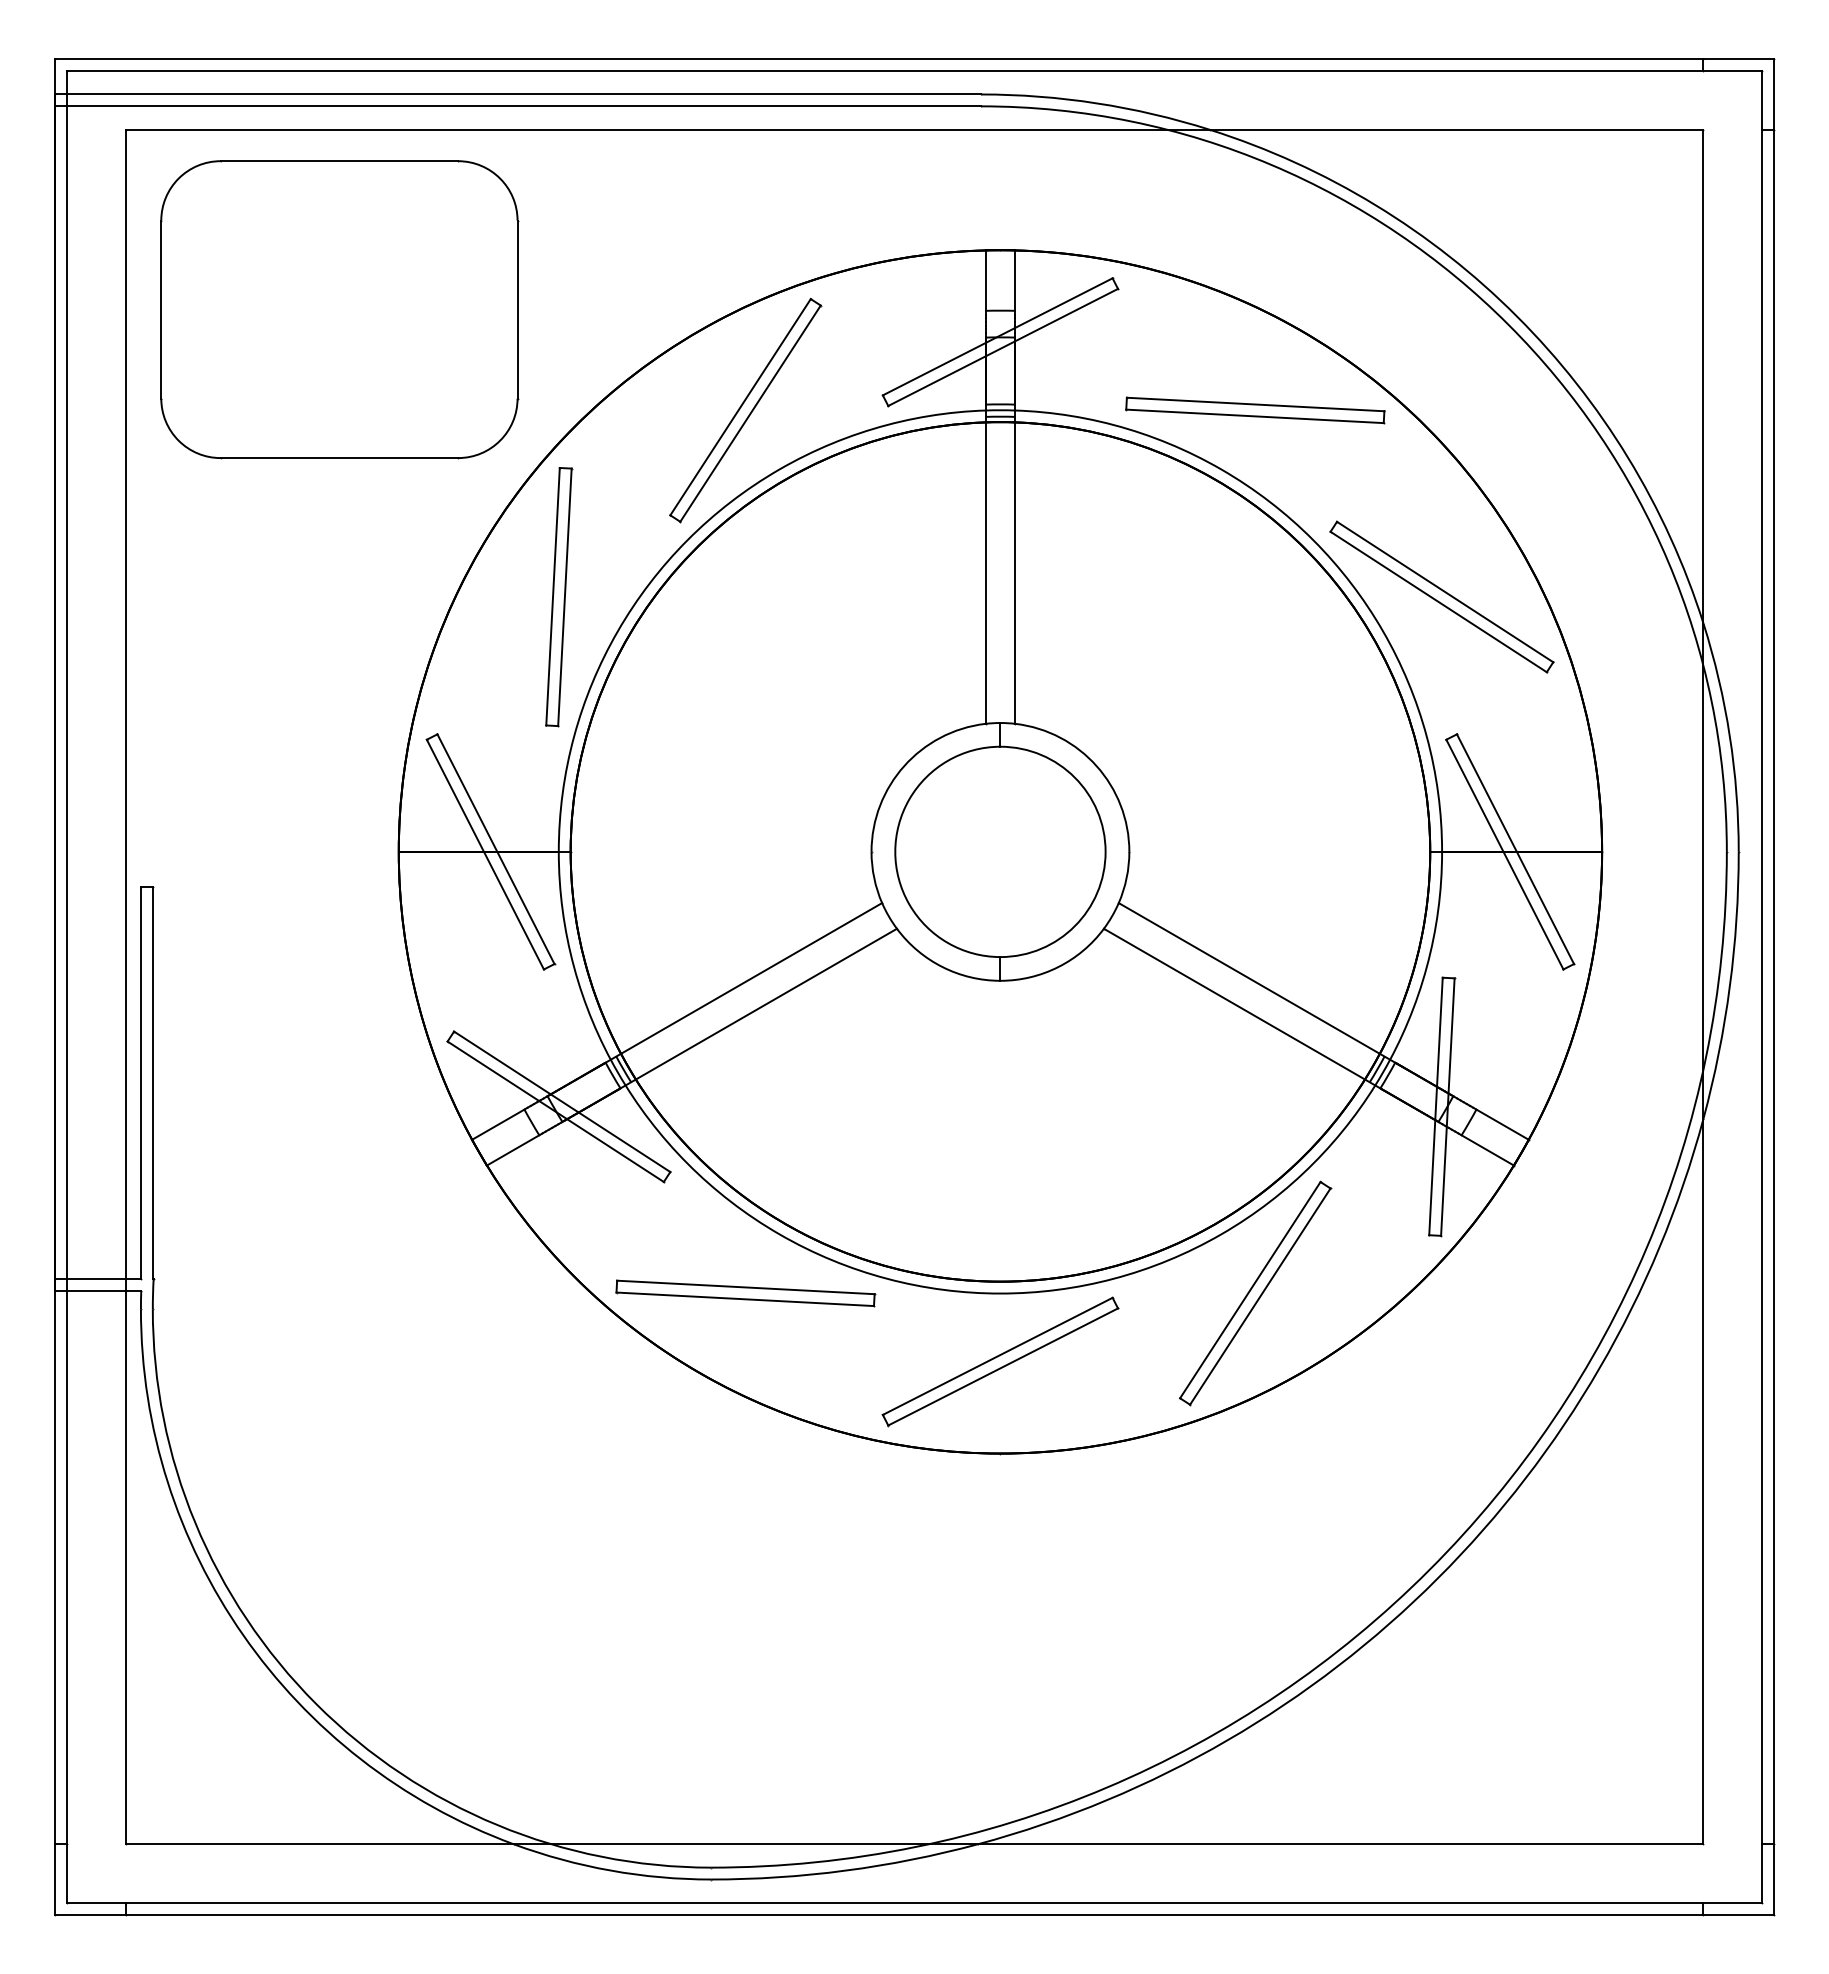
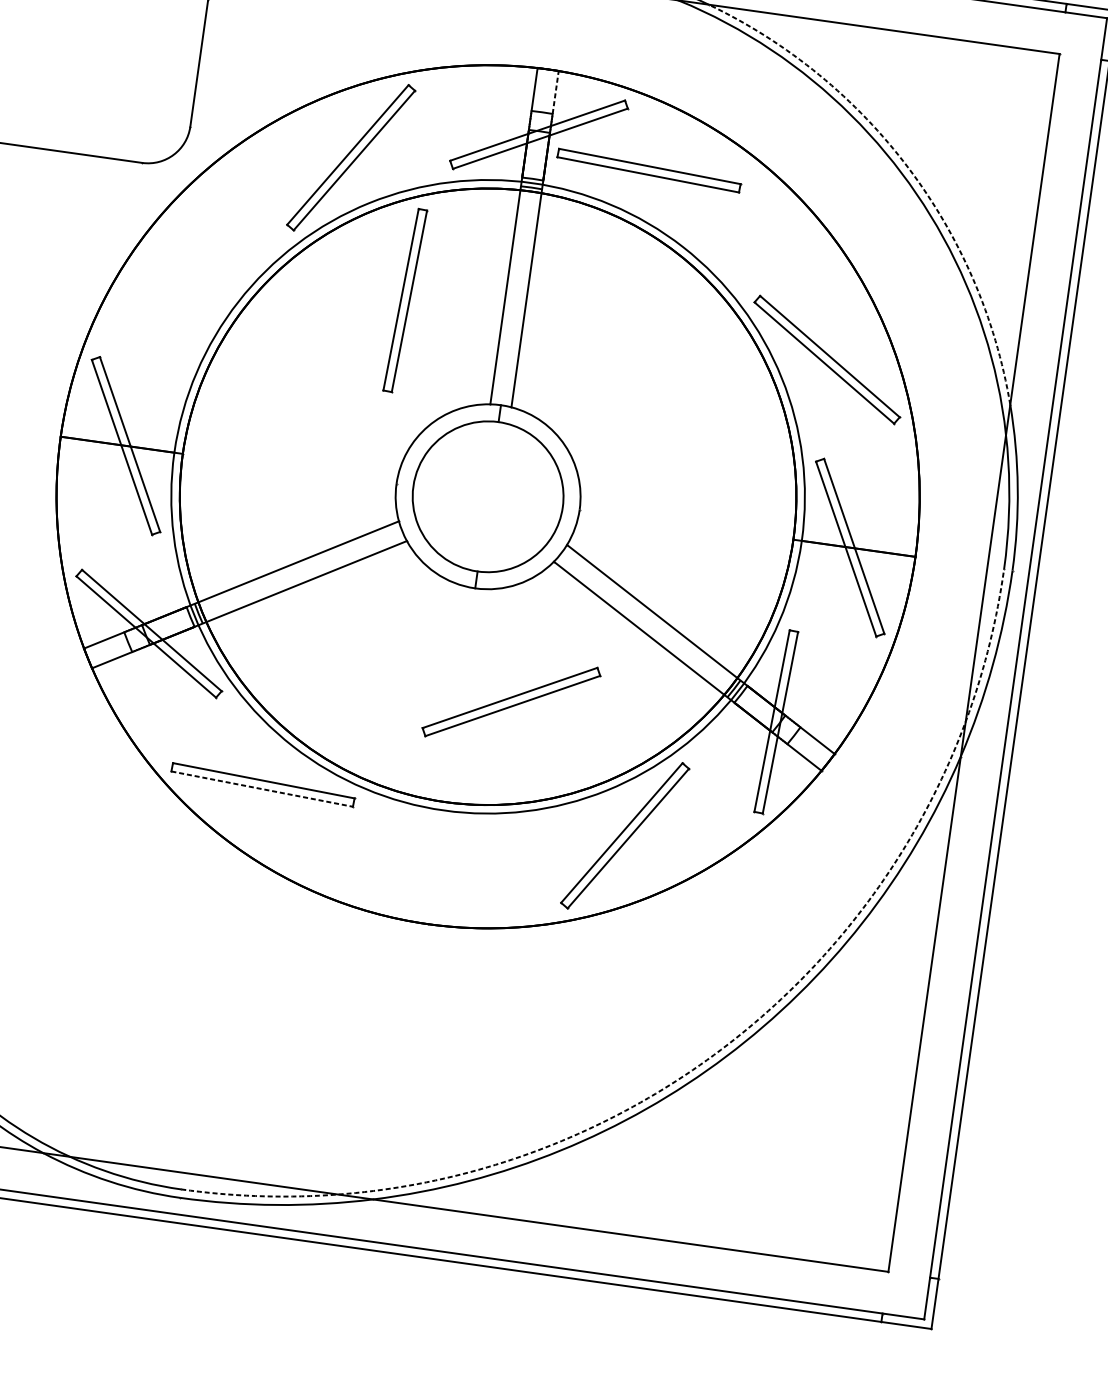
line: (1015, 280) -> (555, 92), solid -> dashed
arc: (1516, 316) -> (908, 168), solid -> dashed
part: (1255, 410) -> (649, 170), moved
part: (559, 597) -> (405, 300), moved
line: (745, 1299) -> (262, 789), solid -> dashed
part: (1000, 1361) -> (511, 701), moved
arc: (1429, 1570) -> (721, 1050), solid -> dashed

